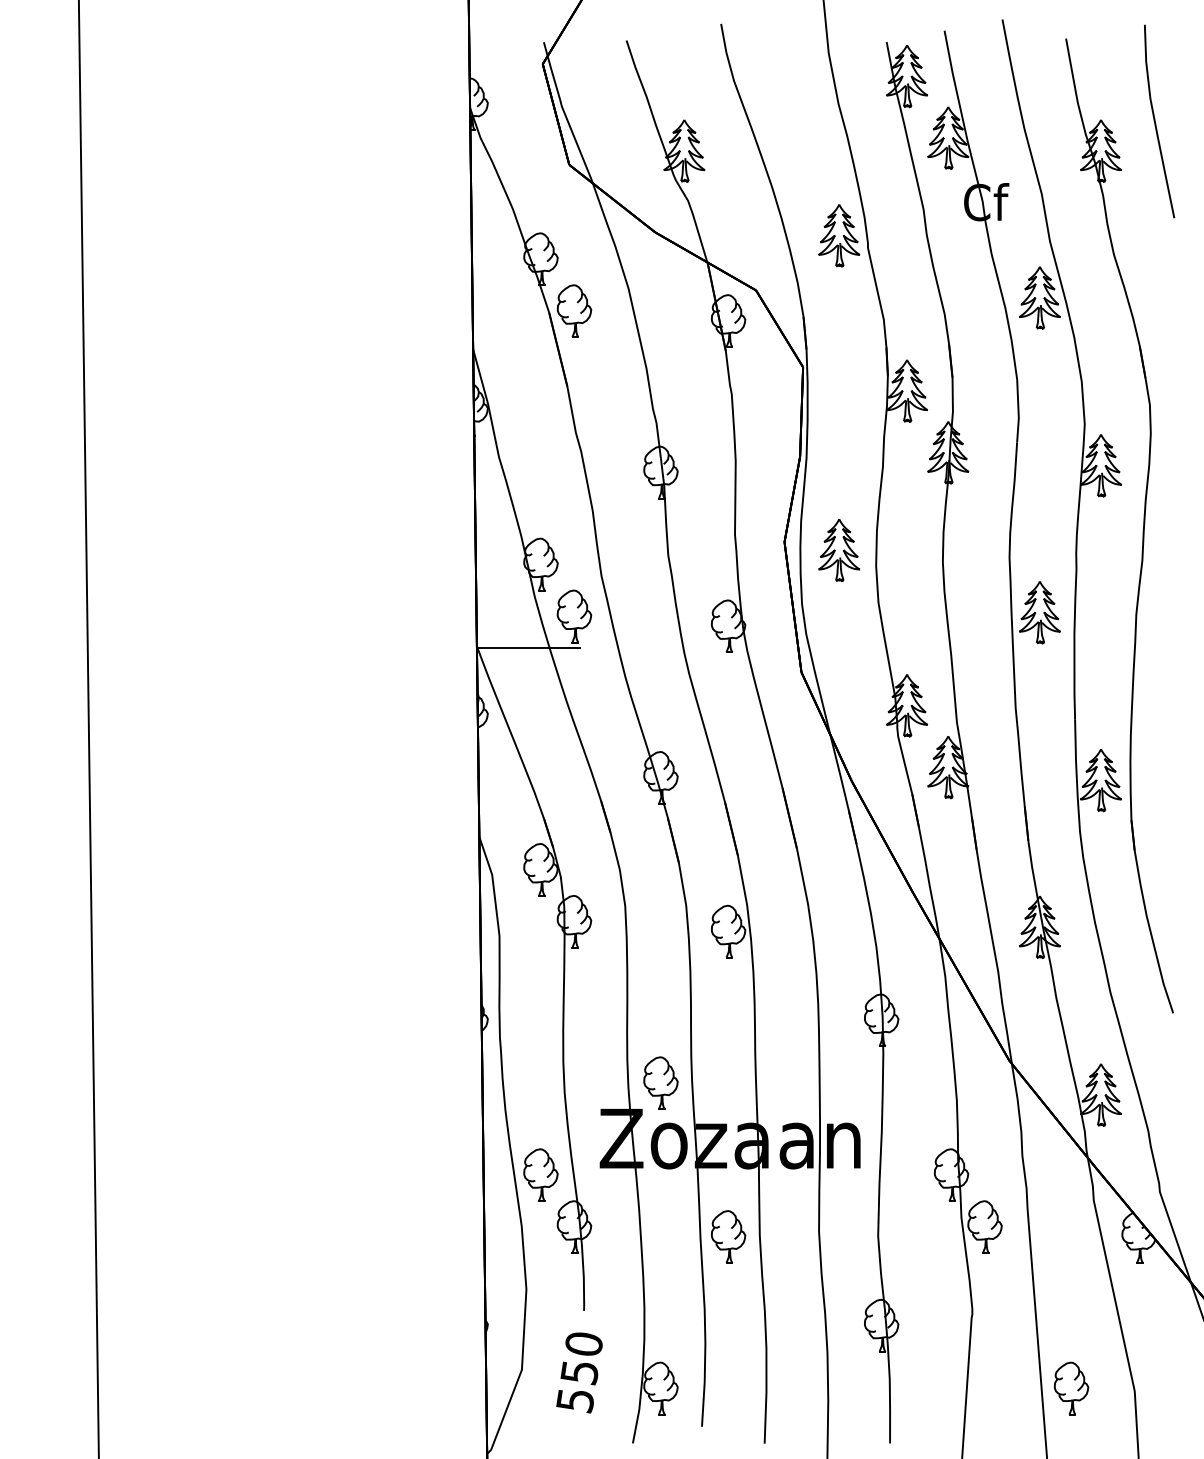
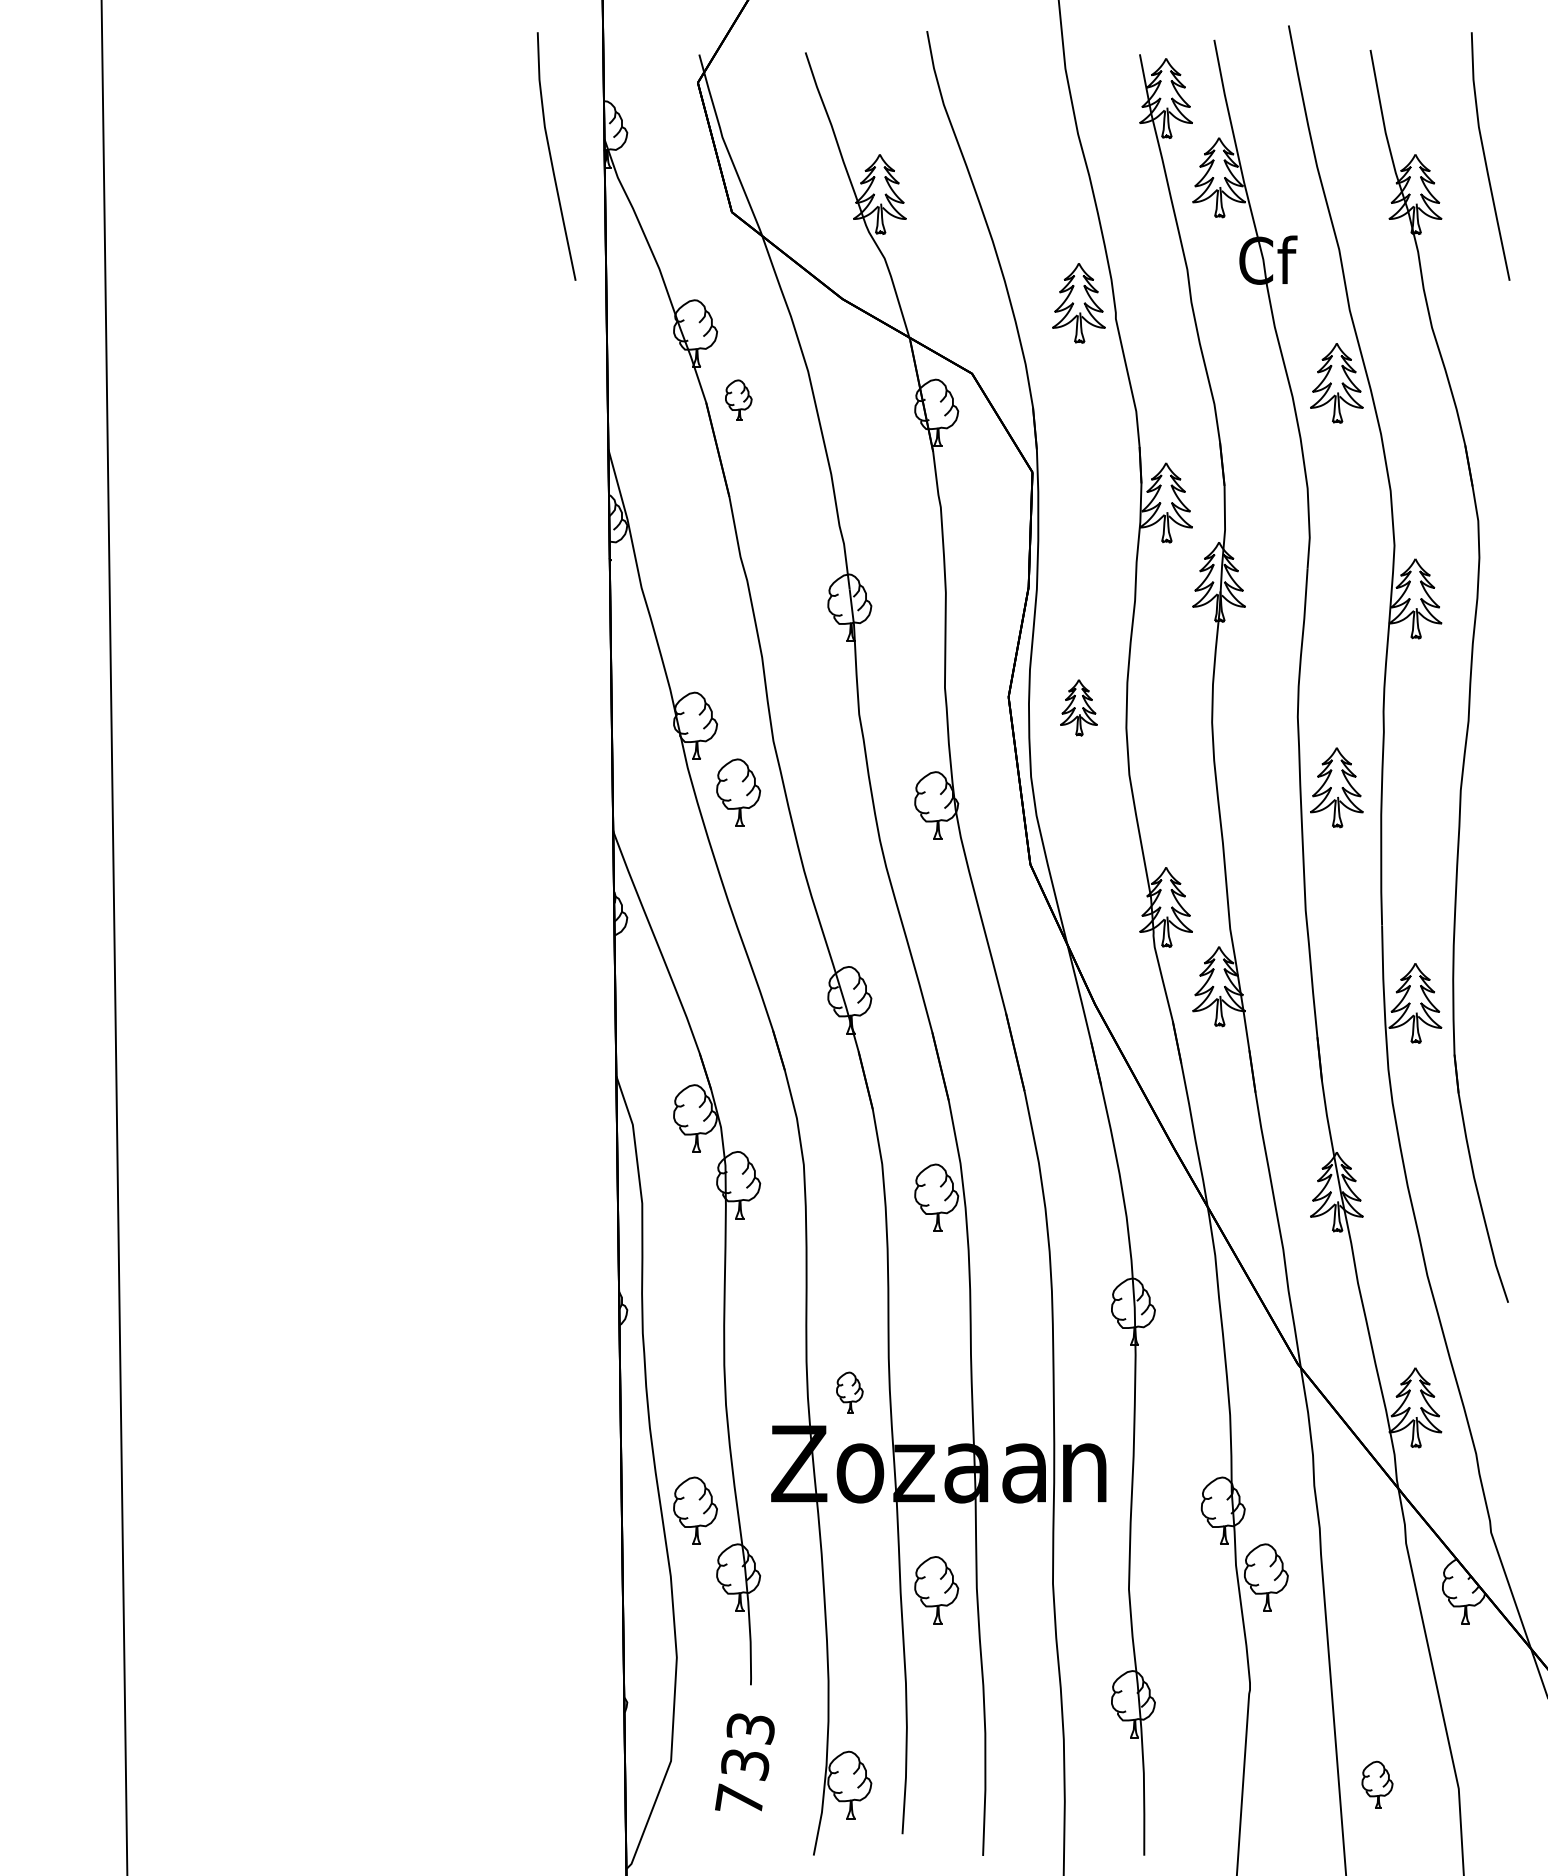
curve: (428, 121) -> (551, 156), added
part: (574, 311) -> (738, 400), size x0.6
part: (838, 550) -> (1078, 707), size x0.7
line: (528, 648) -> (679, 833), removed
part: (660, 1083) -> (849, 1392), size x0.6
text: (579, 1373) -> (744, 1765), 550 -> 733
part: (1071, 1388) -> (1377, 1784), size x0.7

